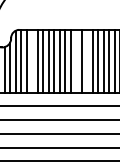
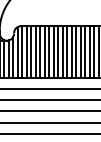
line: (32, 60) -> (31, 51), added
line: (76, 60) -> (67, 51), added
line: (87, 60) -> (76, 51), added

